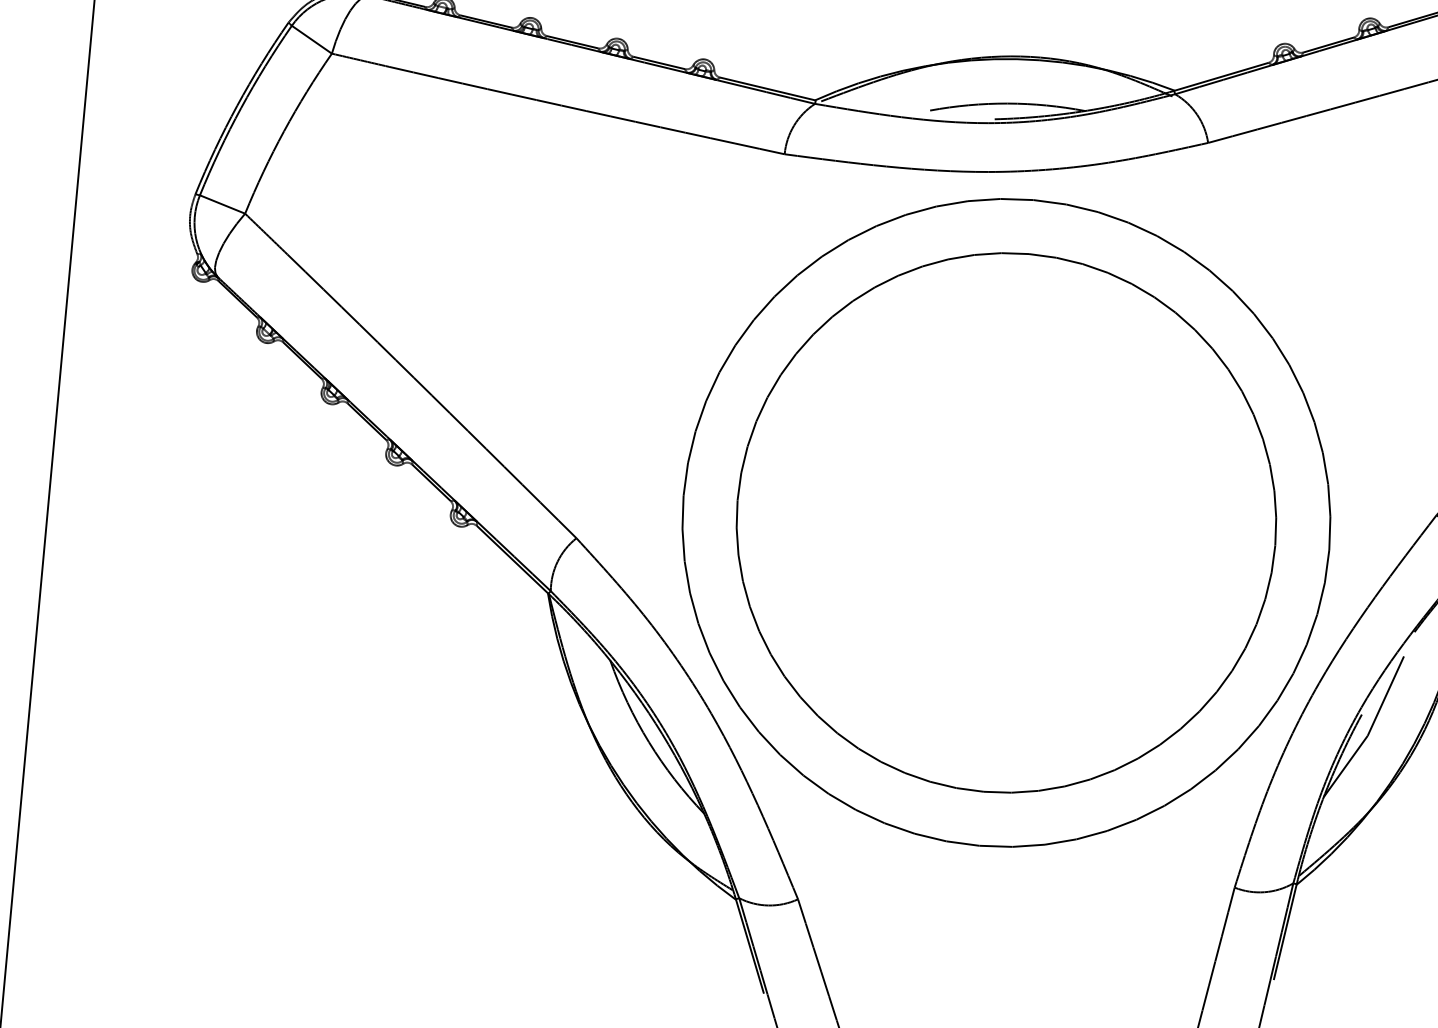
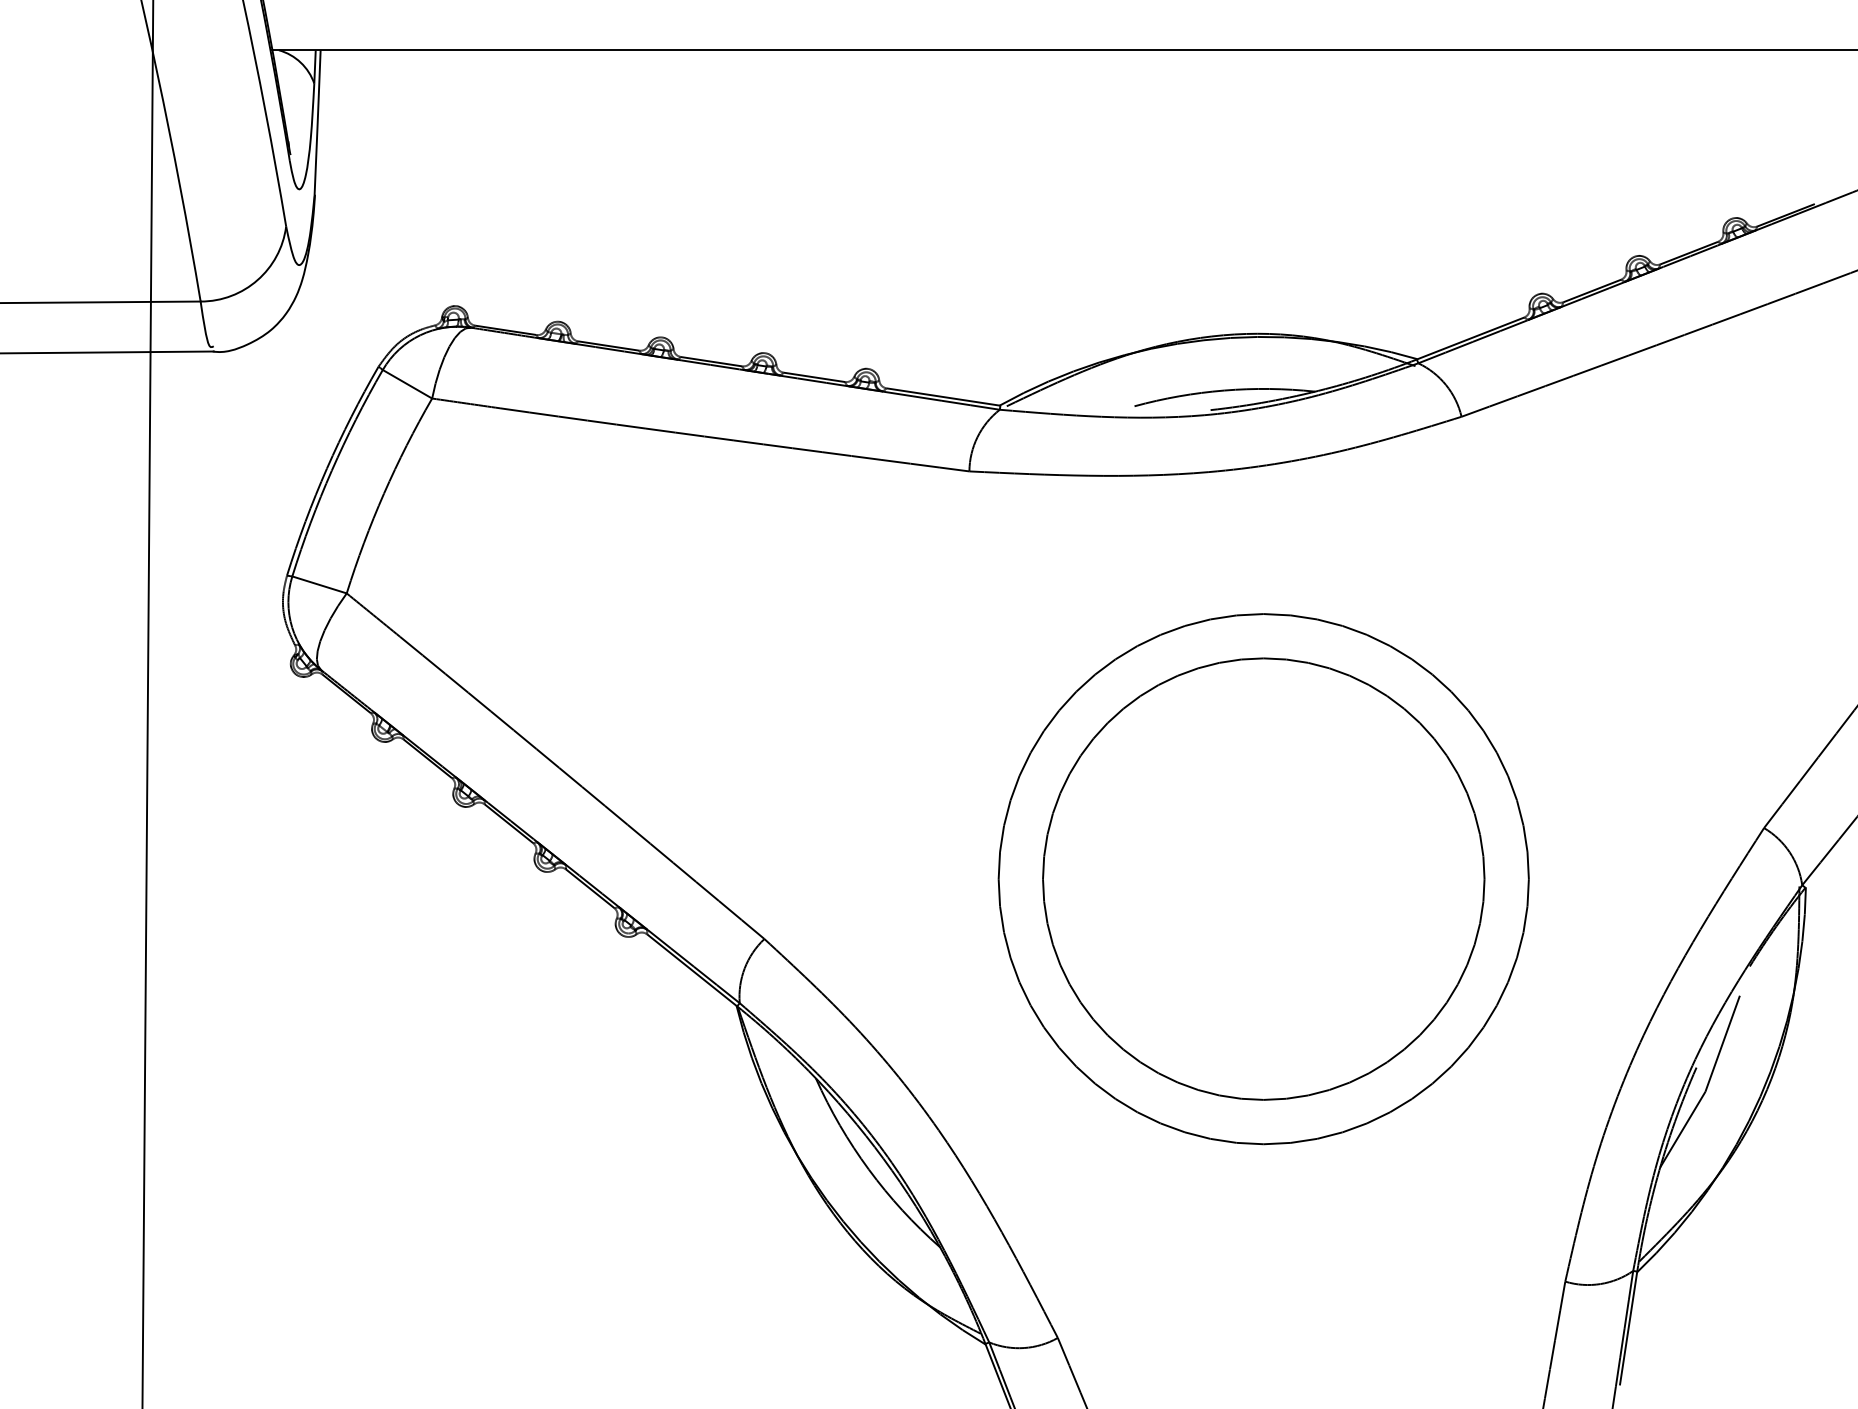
circle: (1006, 522) -> (1263, 878), size x0.7
circle: (1006, 522) -> (1263, 878), size x0.7

